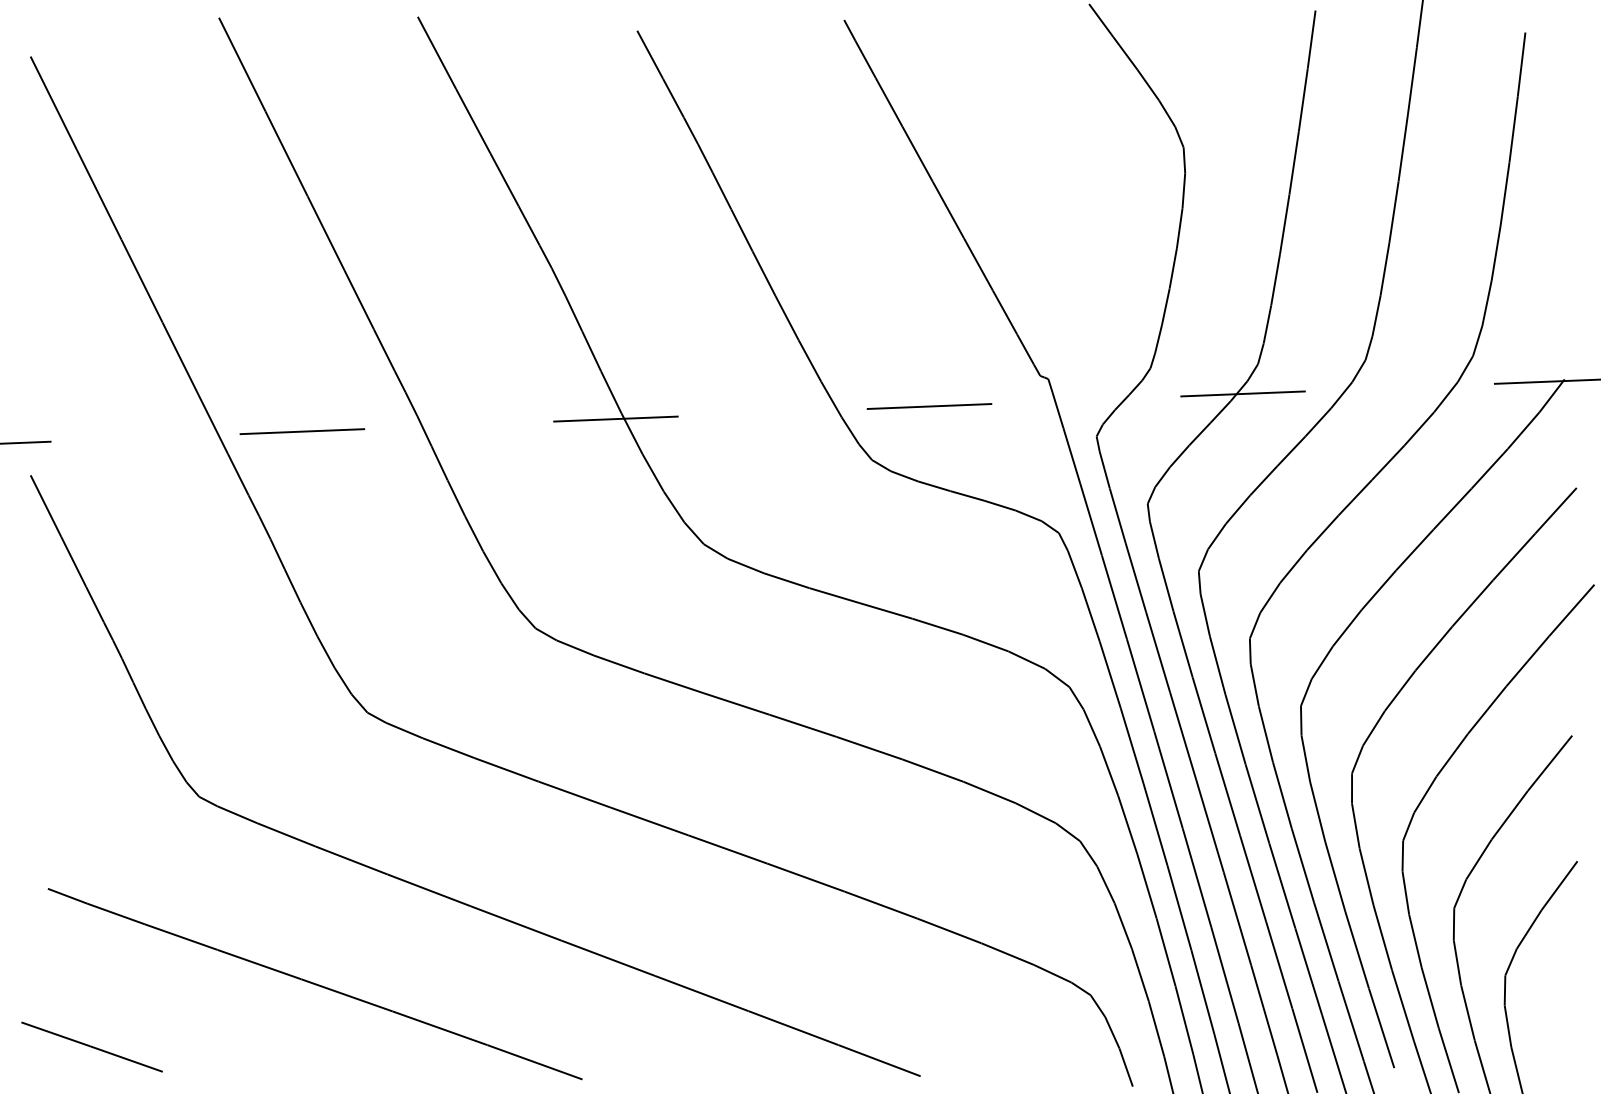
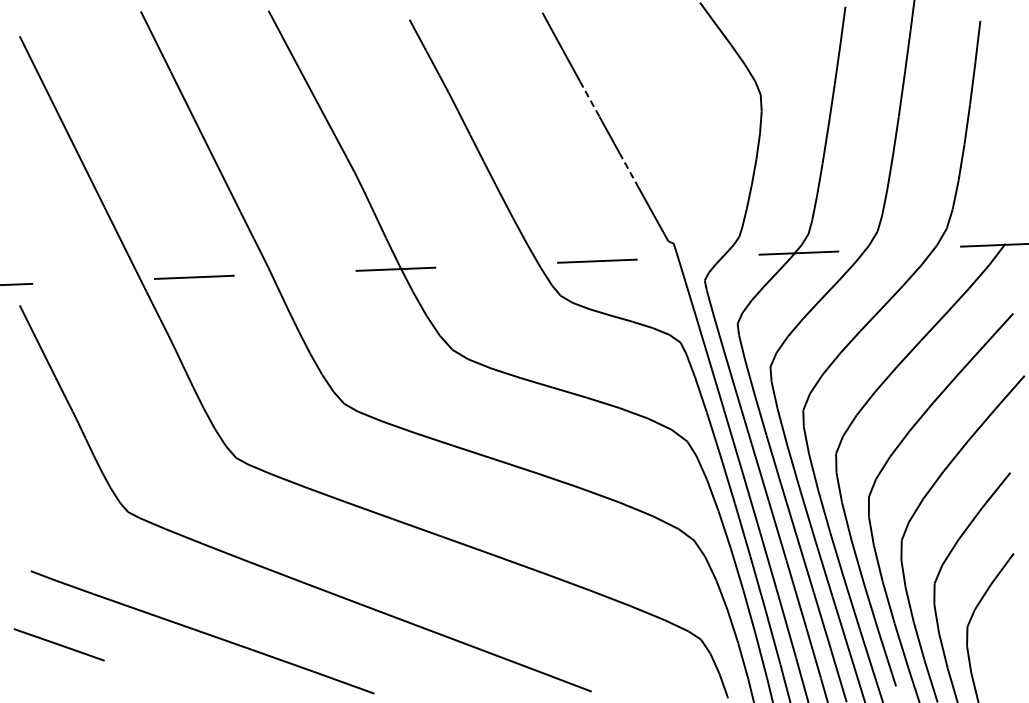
line: (918, 154) -> (590, 99), solid -> dashed
line: (979, 265) -> (629, 170), solid -> dashed
line: (90, 1046) -> (58, 644), moved

